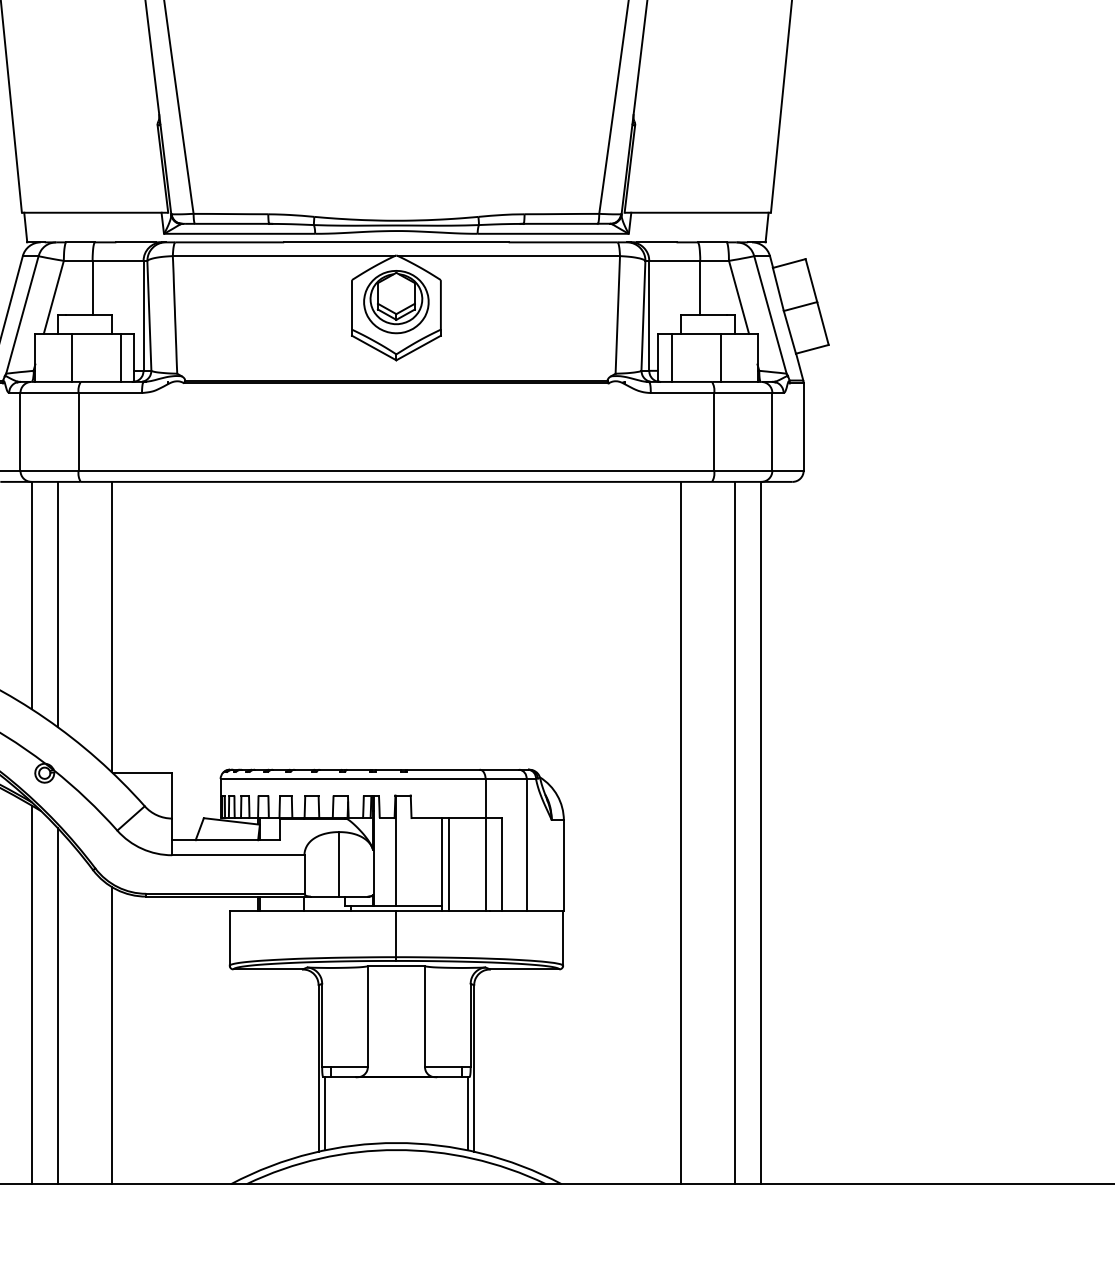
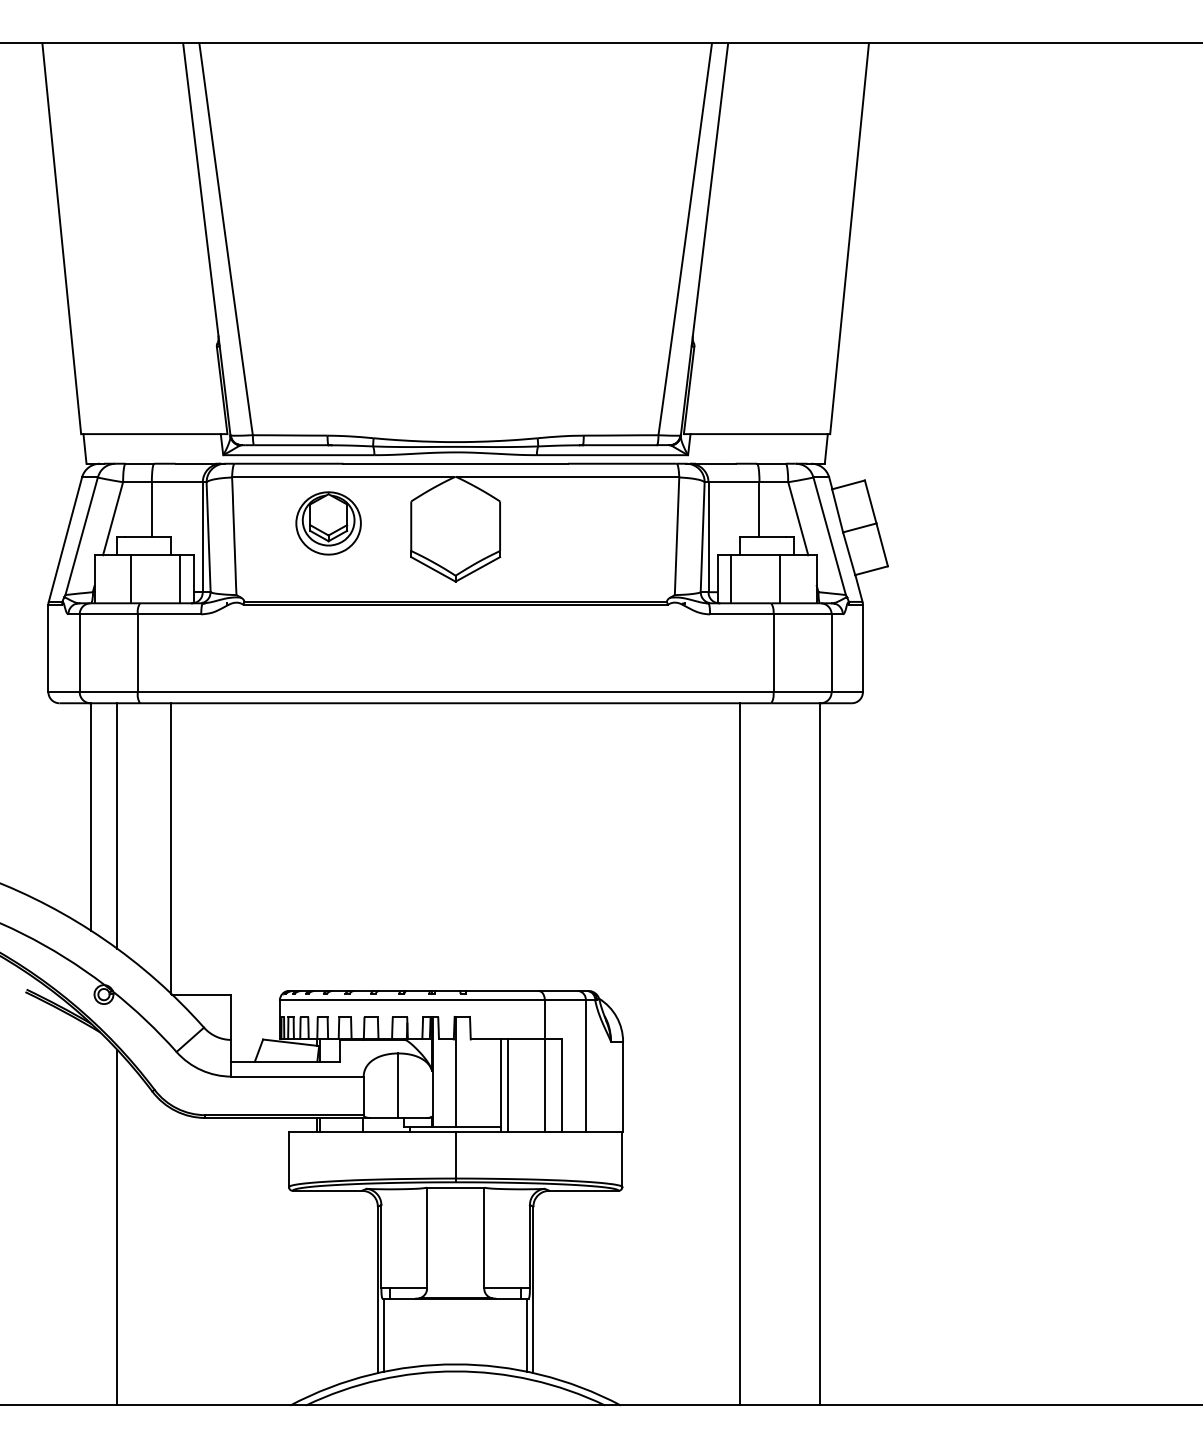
part: (396, 302) -> (328, 523), moved
line: (735, 833) -> (794, 1054), removed
line: (31, 994) -> (90, 1215), removed
line: (112, 1035) -> (171, 1256), removed

